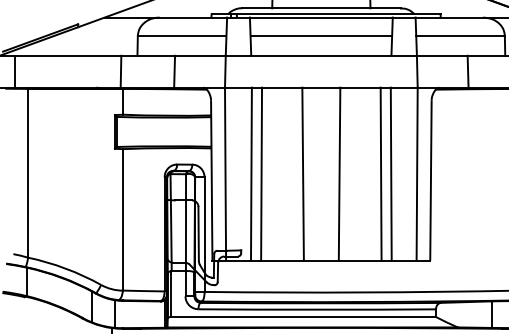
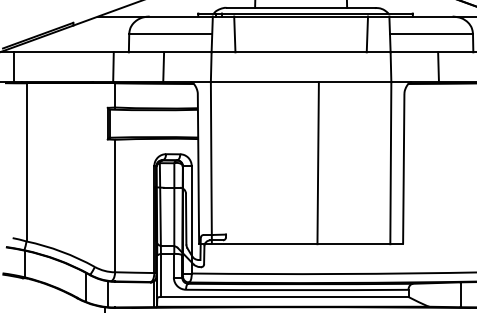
line: (321, 36) -> (301, 34), removed
line: (251, 173) -> (235, 162), removed
line: (261, 173) -> (245, 162), removed
line: (302, 173) -> (283, 162), removed
line: (380, 173) -> (356, 162), removed
line: (390, 173) -> (365, 162), removed

